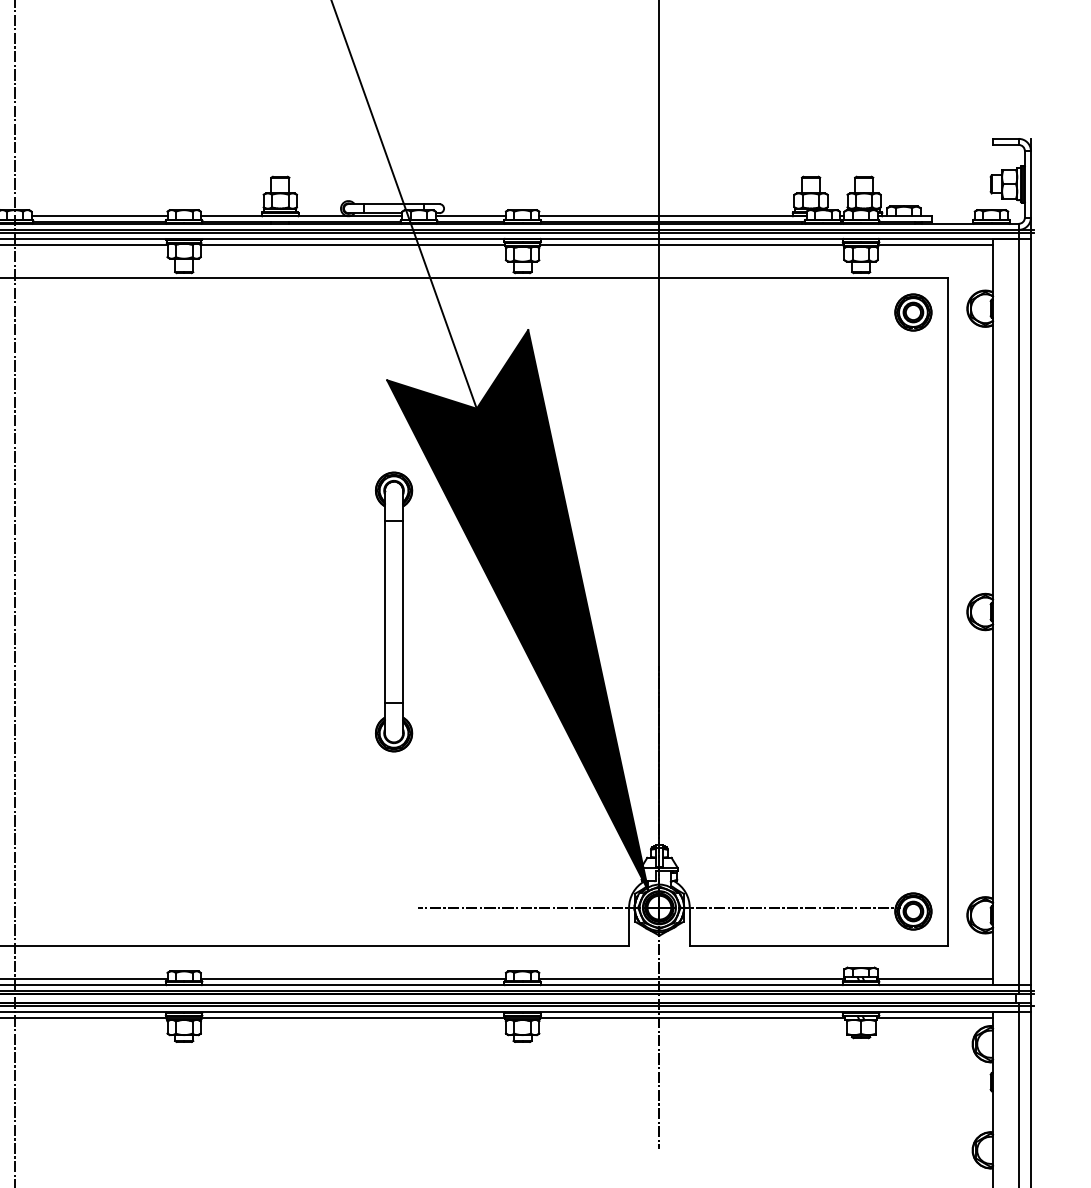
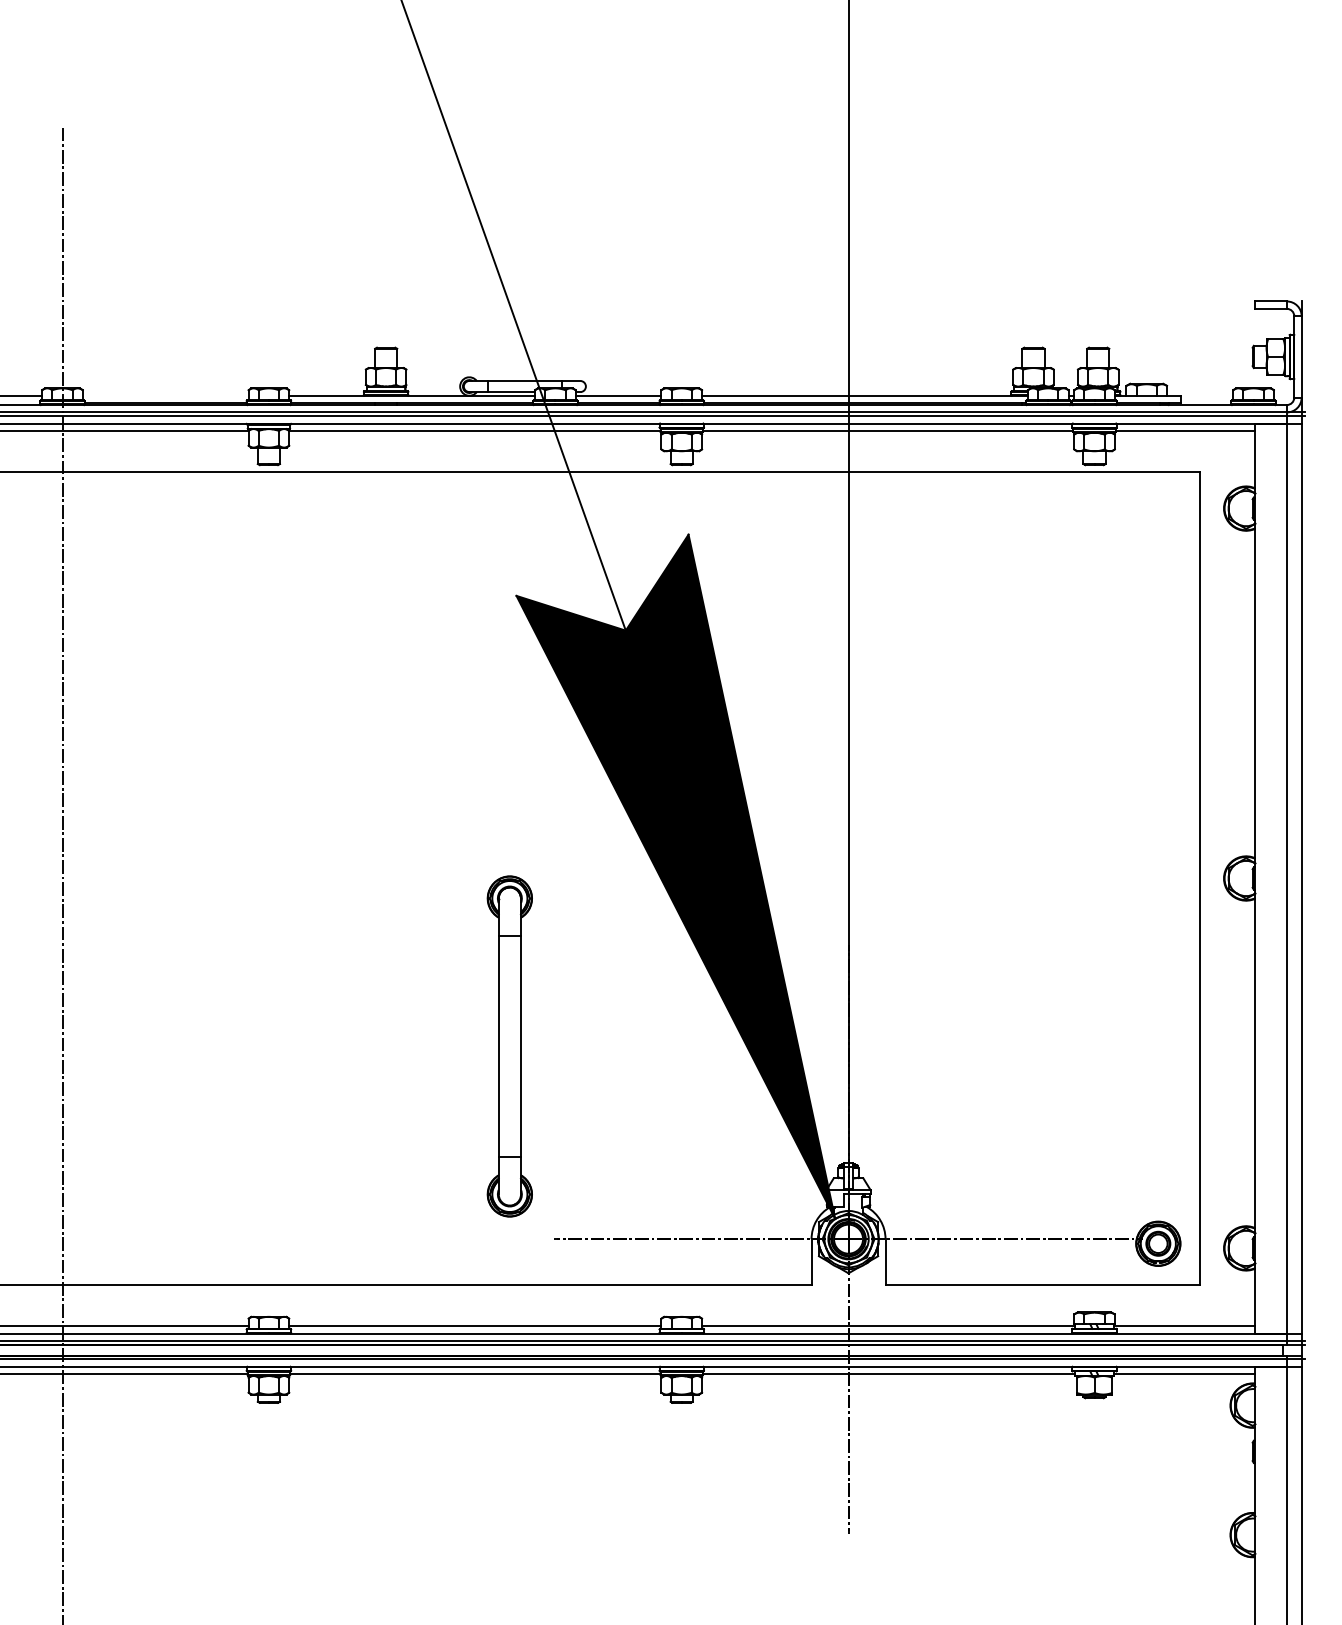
line: (99, 216) -> (165, 395), removed
part: (913, 312) -> (1158, 513), removed
part: (393, 612) -> (509, 1046), moved

